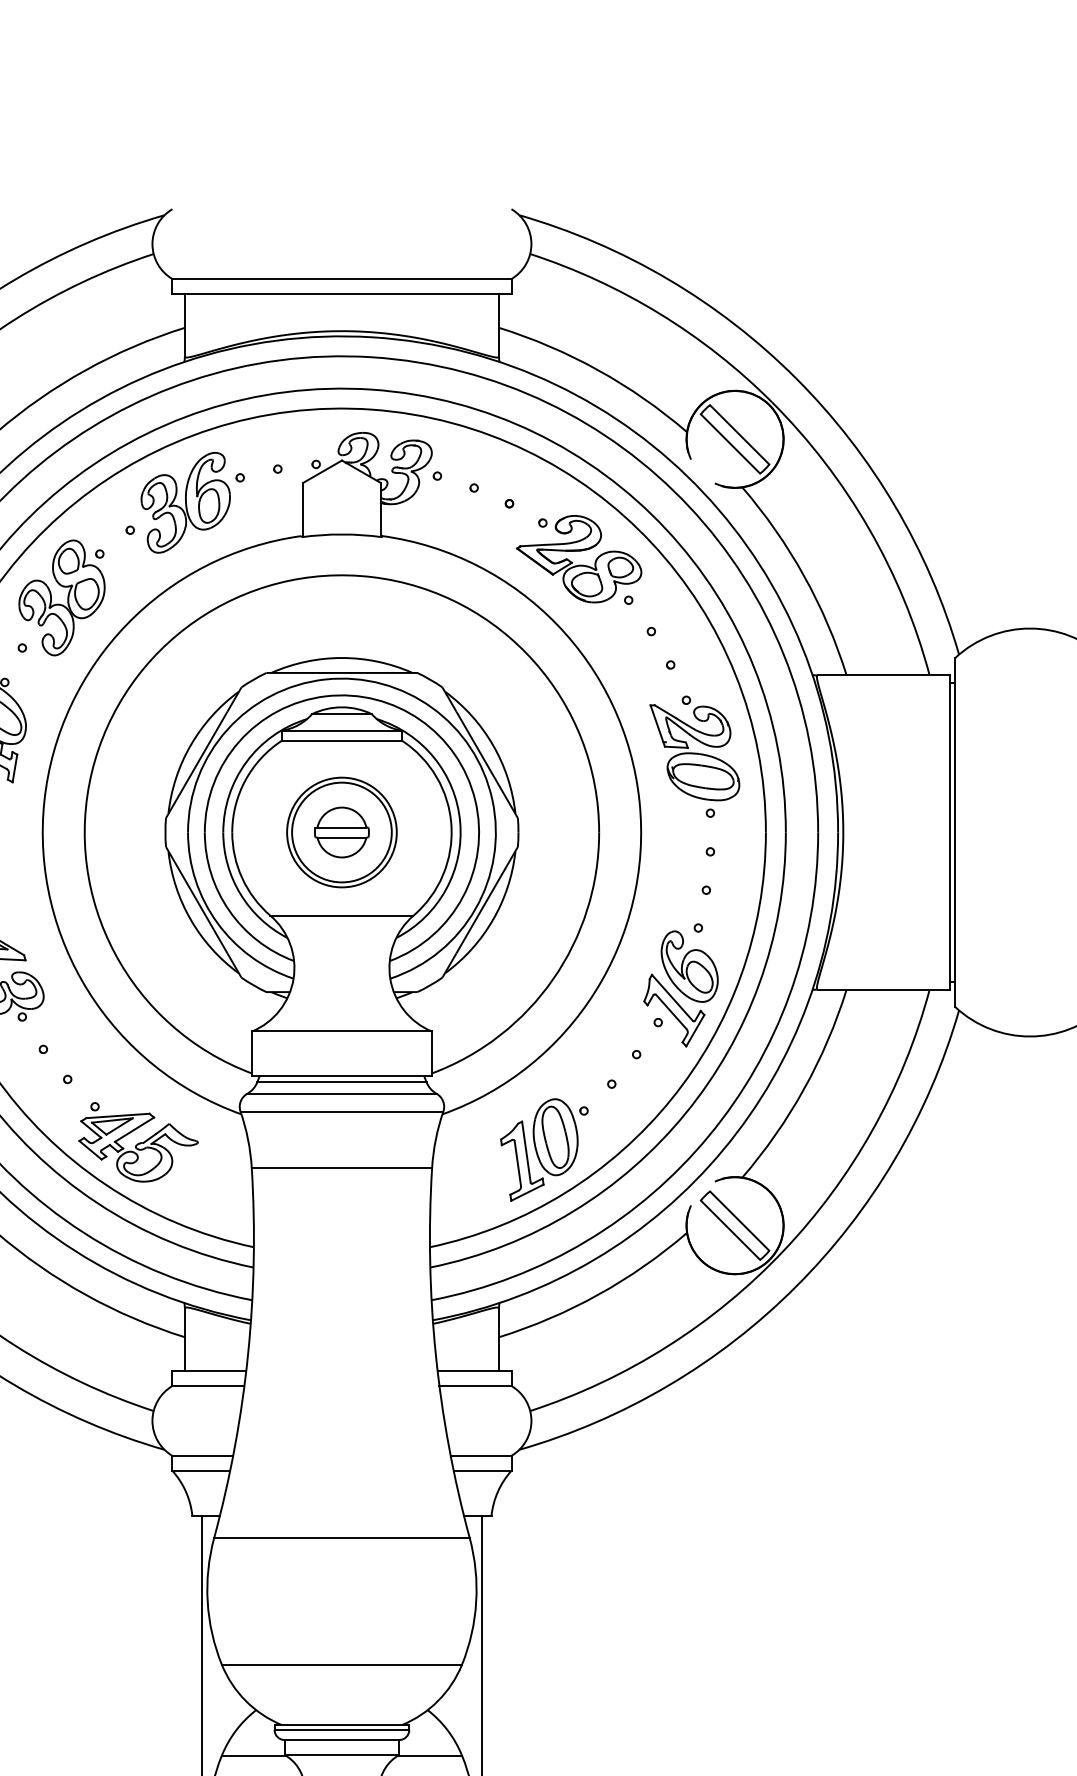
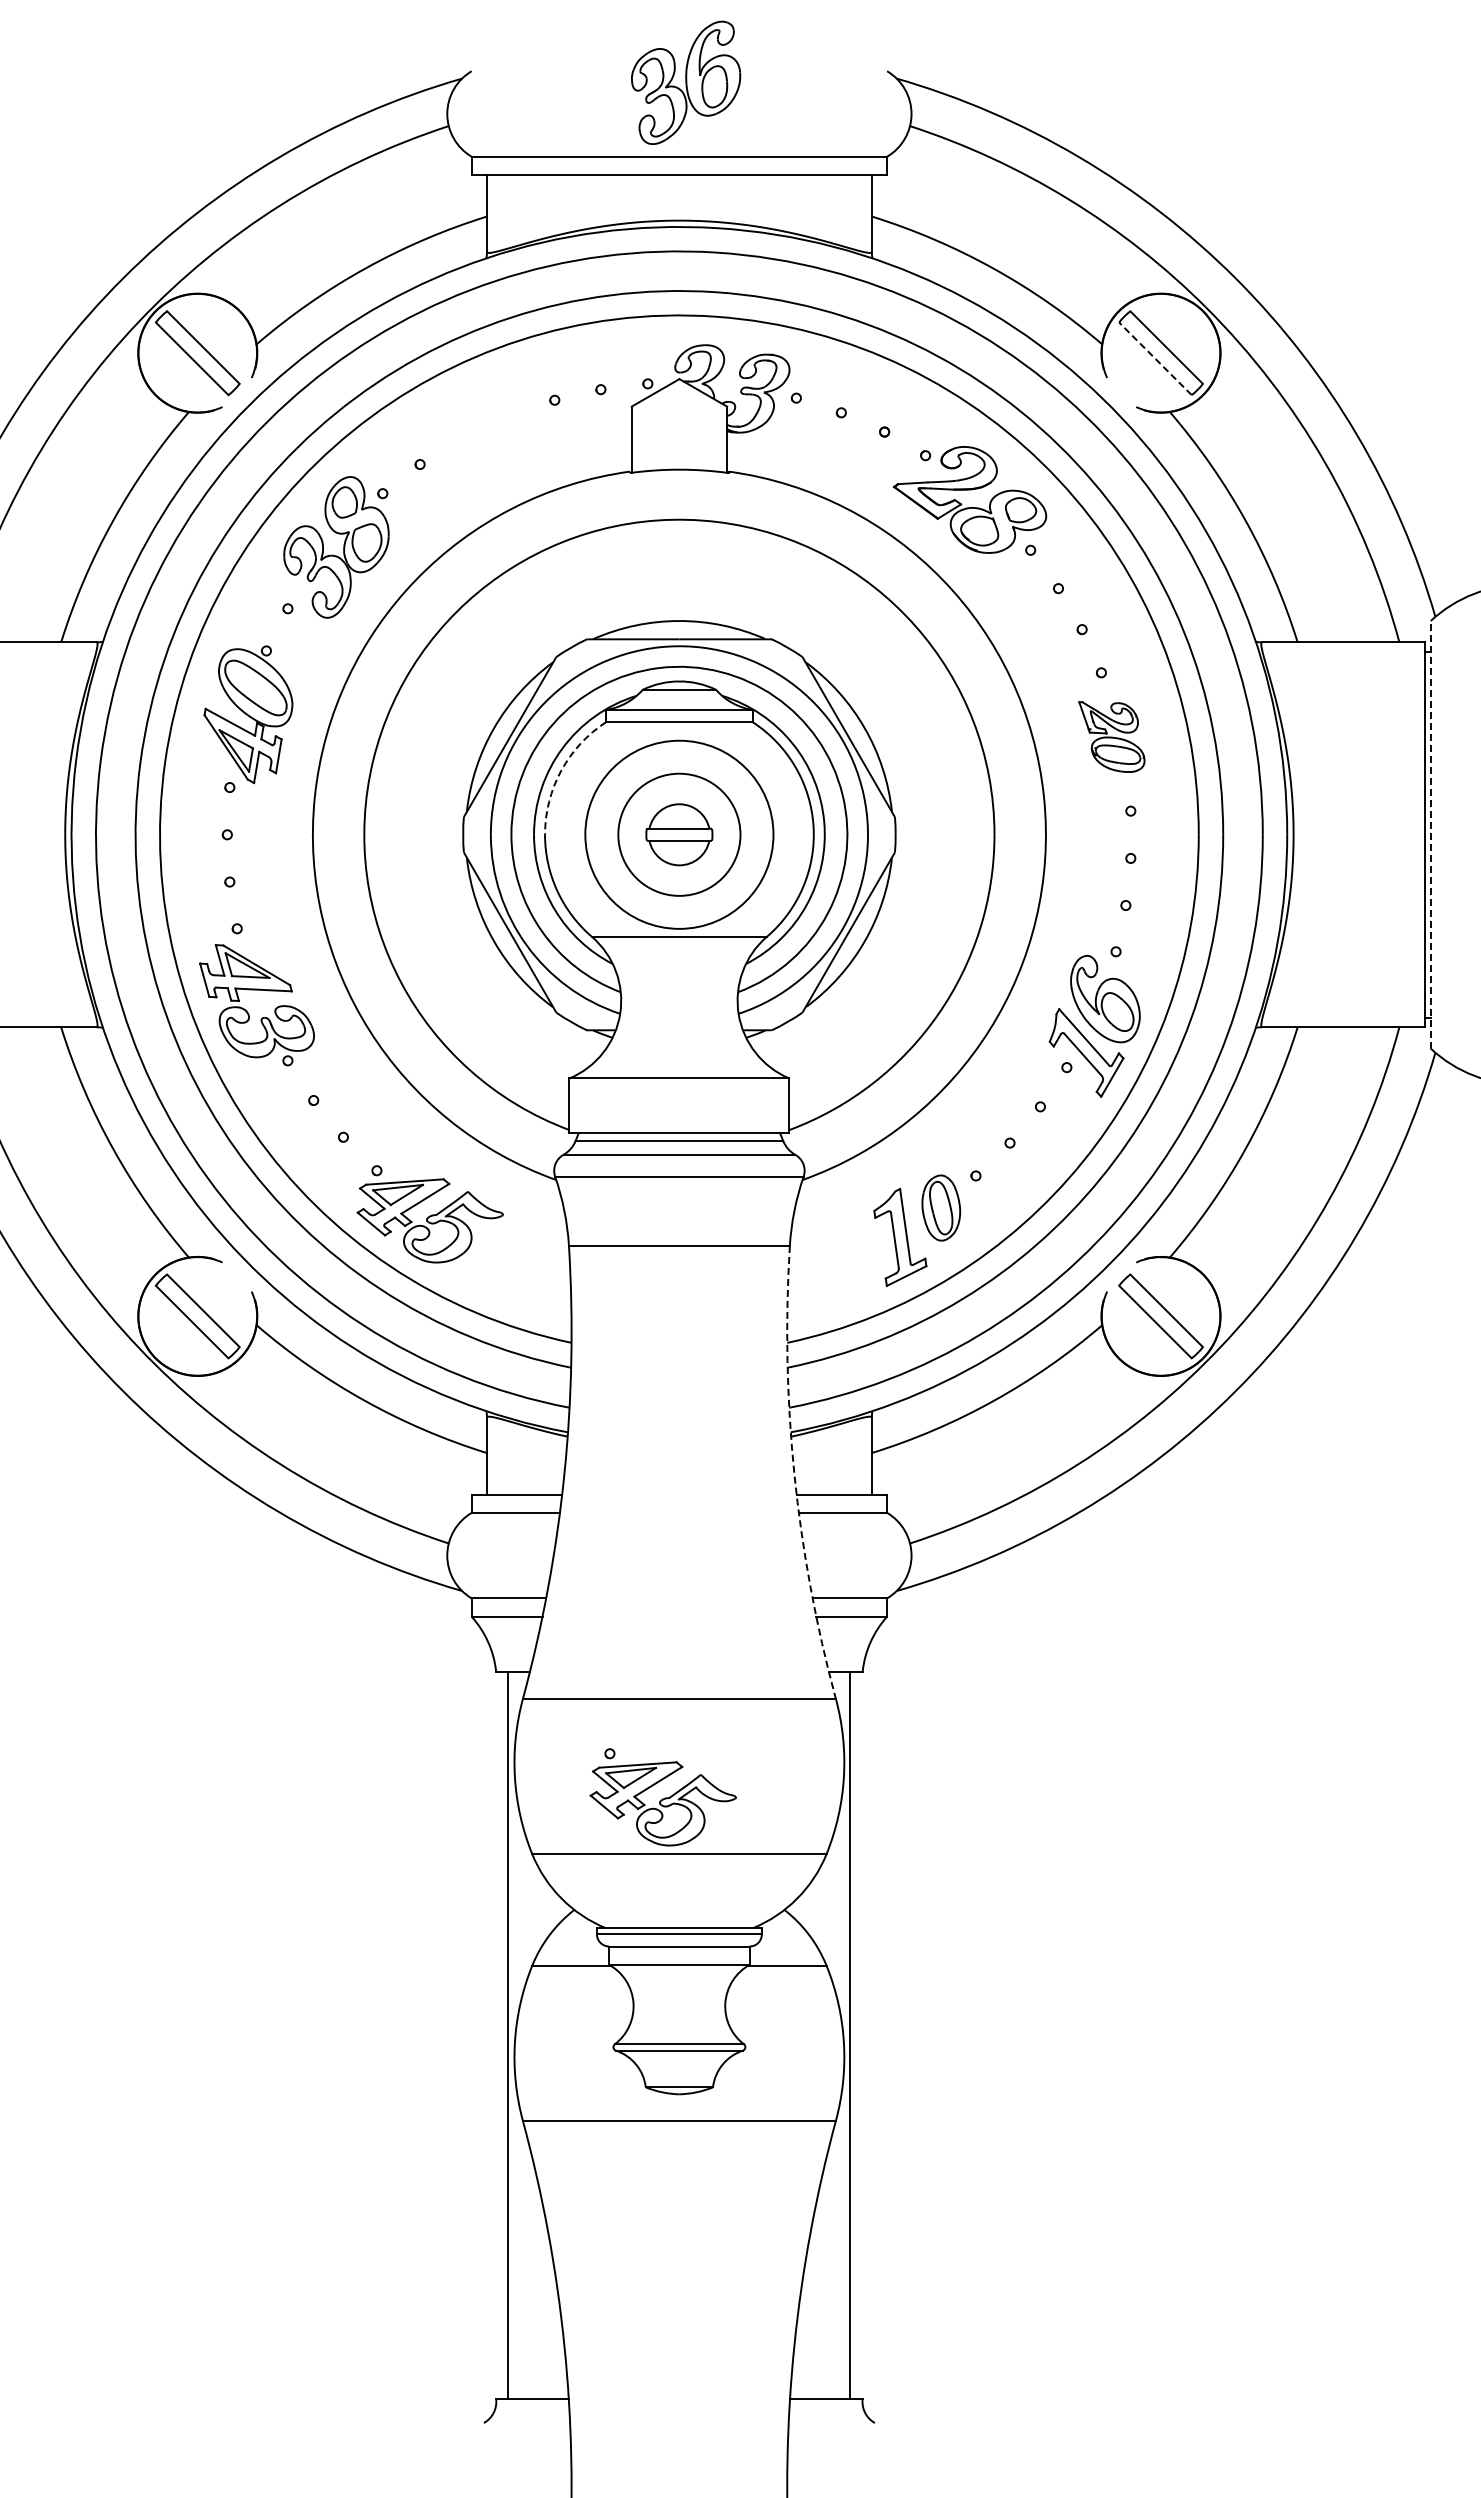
line: (730, 443) -> (1155, 358), solid -> dashed
part: (186, 502) -> (686, 82), moved
part: (694, 752) -> (1111, 736), size x0.6
arc: (245, 780) -> (561, 770), solid -> dashed
circle: (342, 832) -> (679, 834), size x1.4
line: (955, 832) -> (1430, 834), solid -> dashed
part: (555, 1136) -> (941, 1207), size x0.7
arc: (435, 1354) -> (794, 1474), solid -> dashed
part: (328, 1618) -> (662, 1797), added

